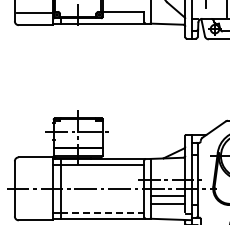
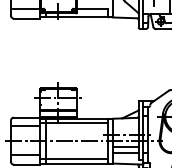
line: (34, 168) -> (25, 125), added
line: (34, 207) -> (25, 155), added
line: (102, 212) -> (76, 158), dashed -> solid

